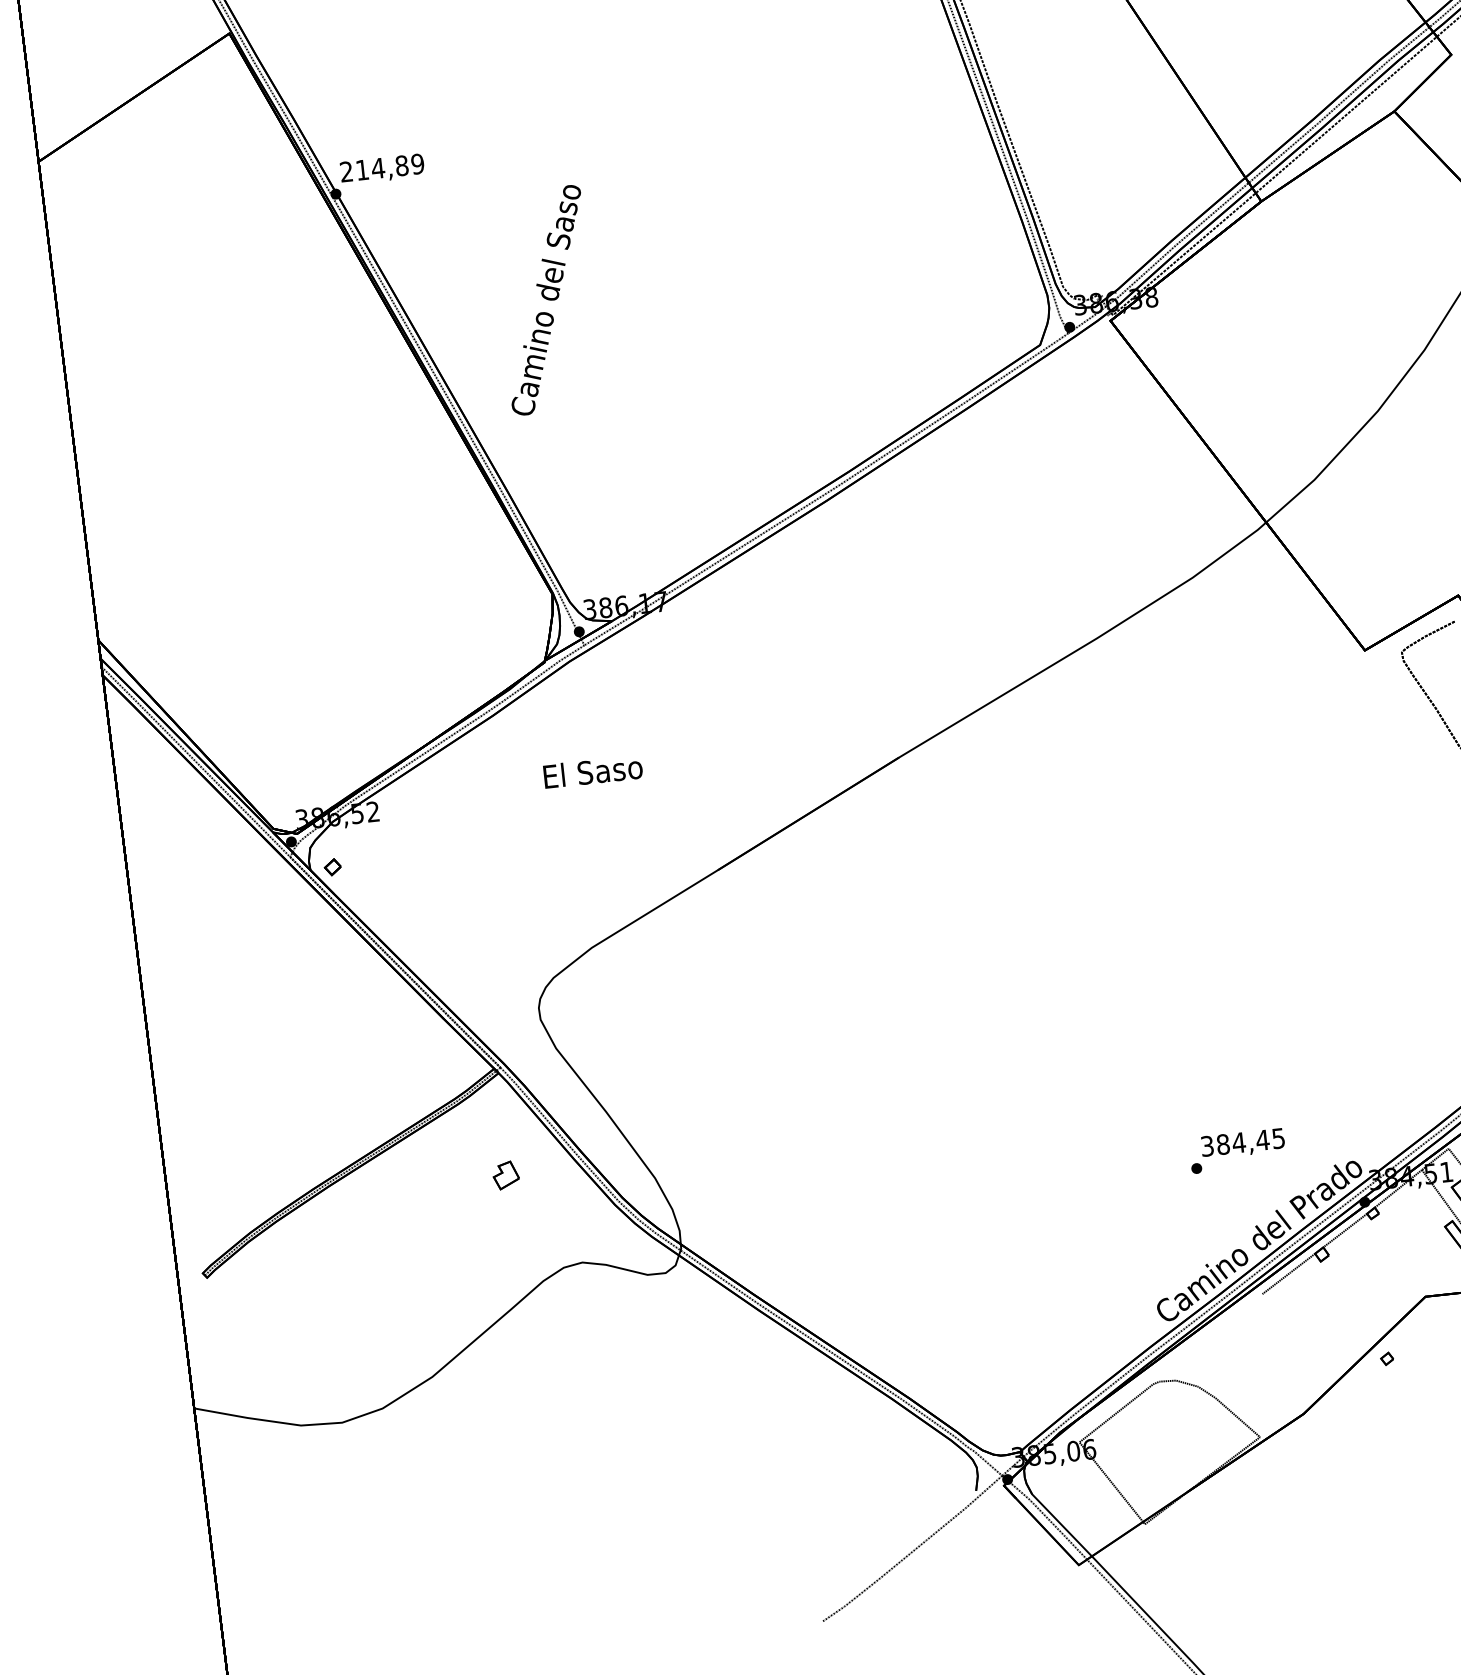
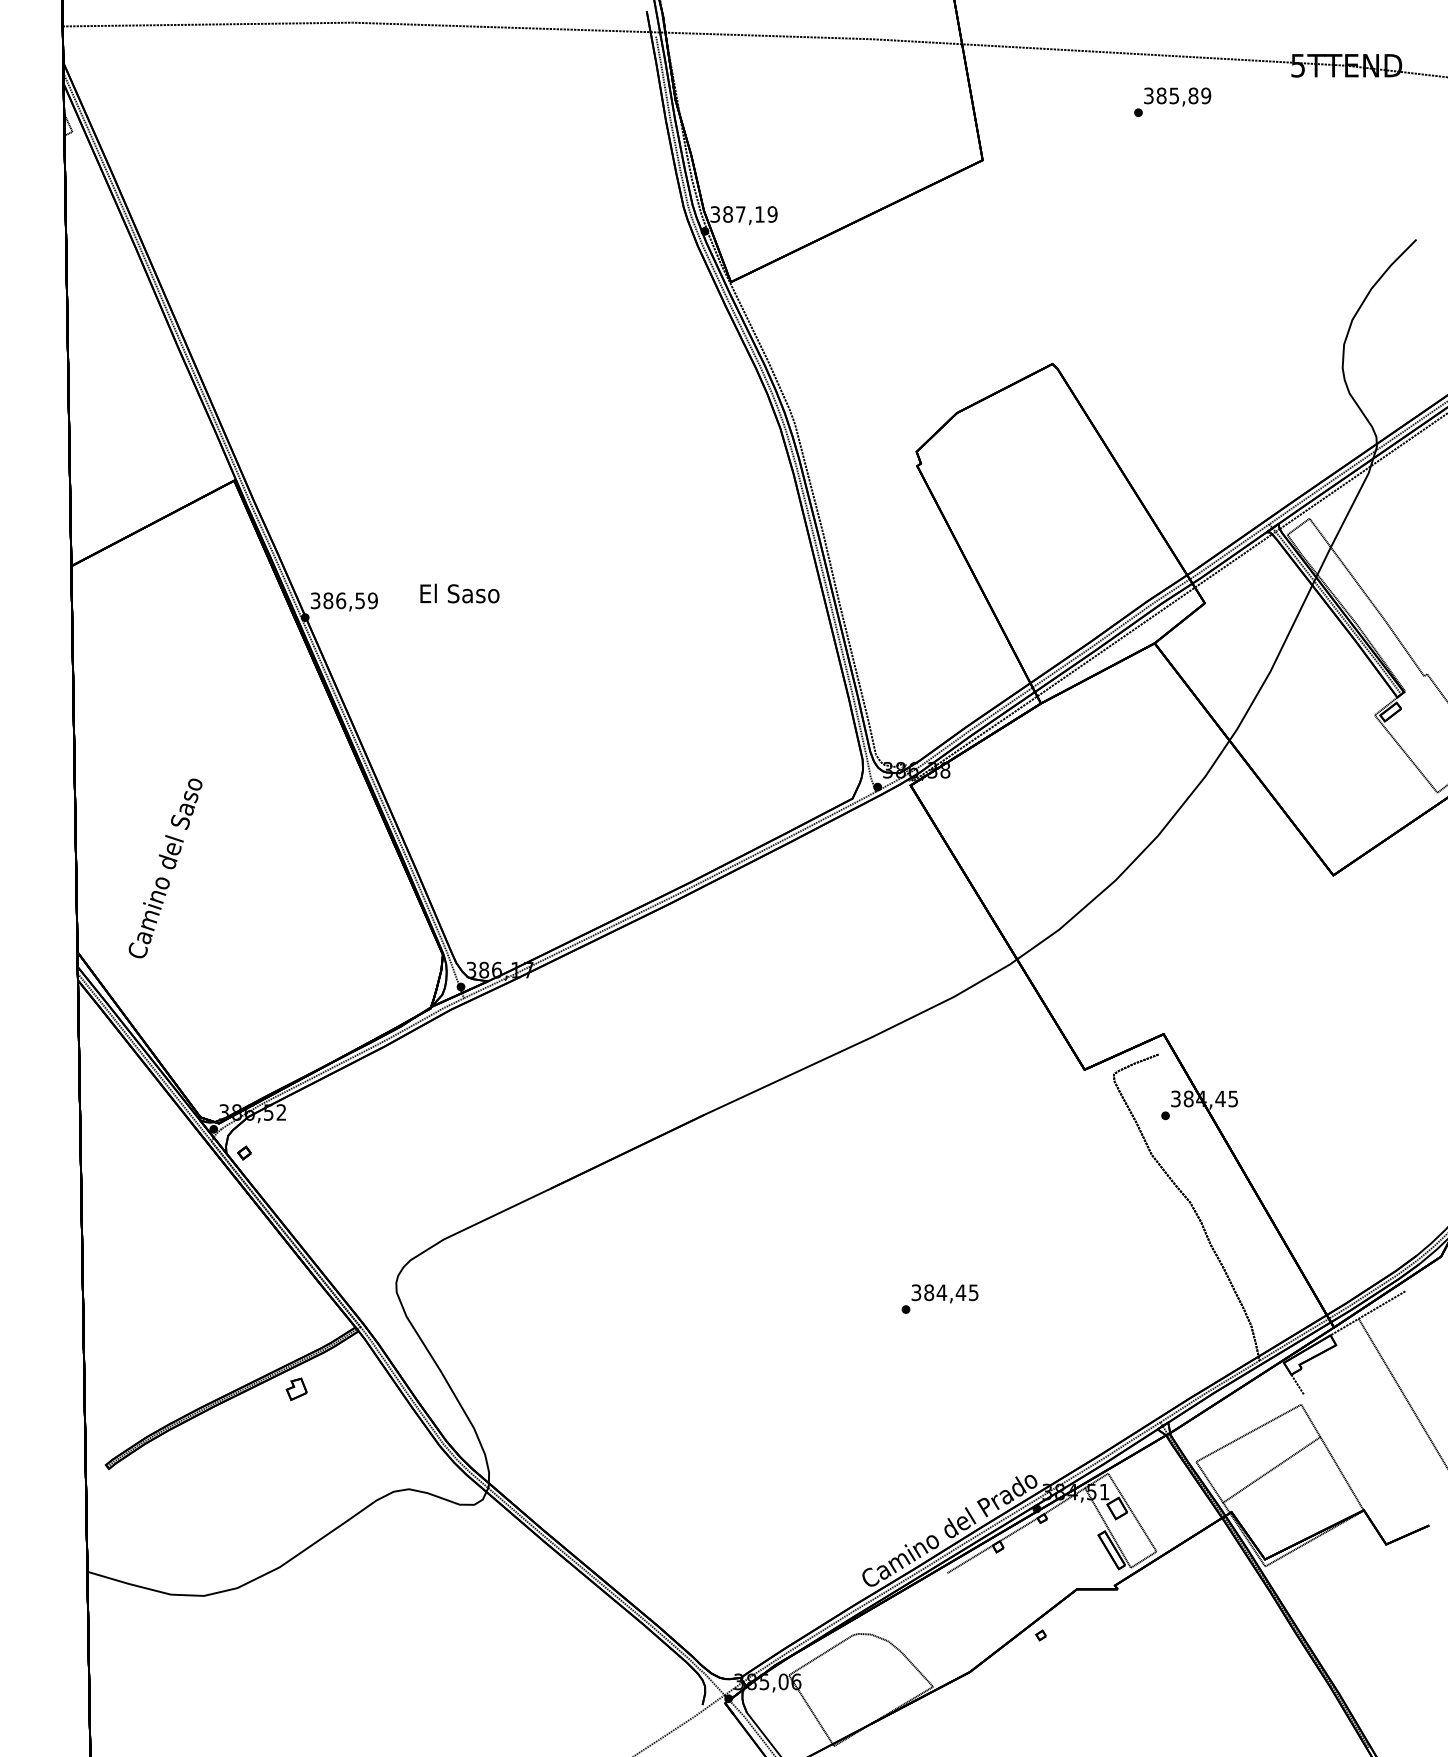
text: (373, 168) -> (337, 600), 214,89 -> 386,59
text: (546, 300) -> (165, 868), moved
text: (592, 771) -> (459, 593), moved
text: (1236, 1150) -> (939, 1298), moved
part: (505, 1174) -> (296, 1388), moved

